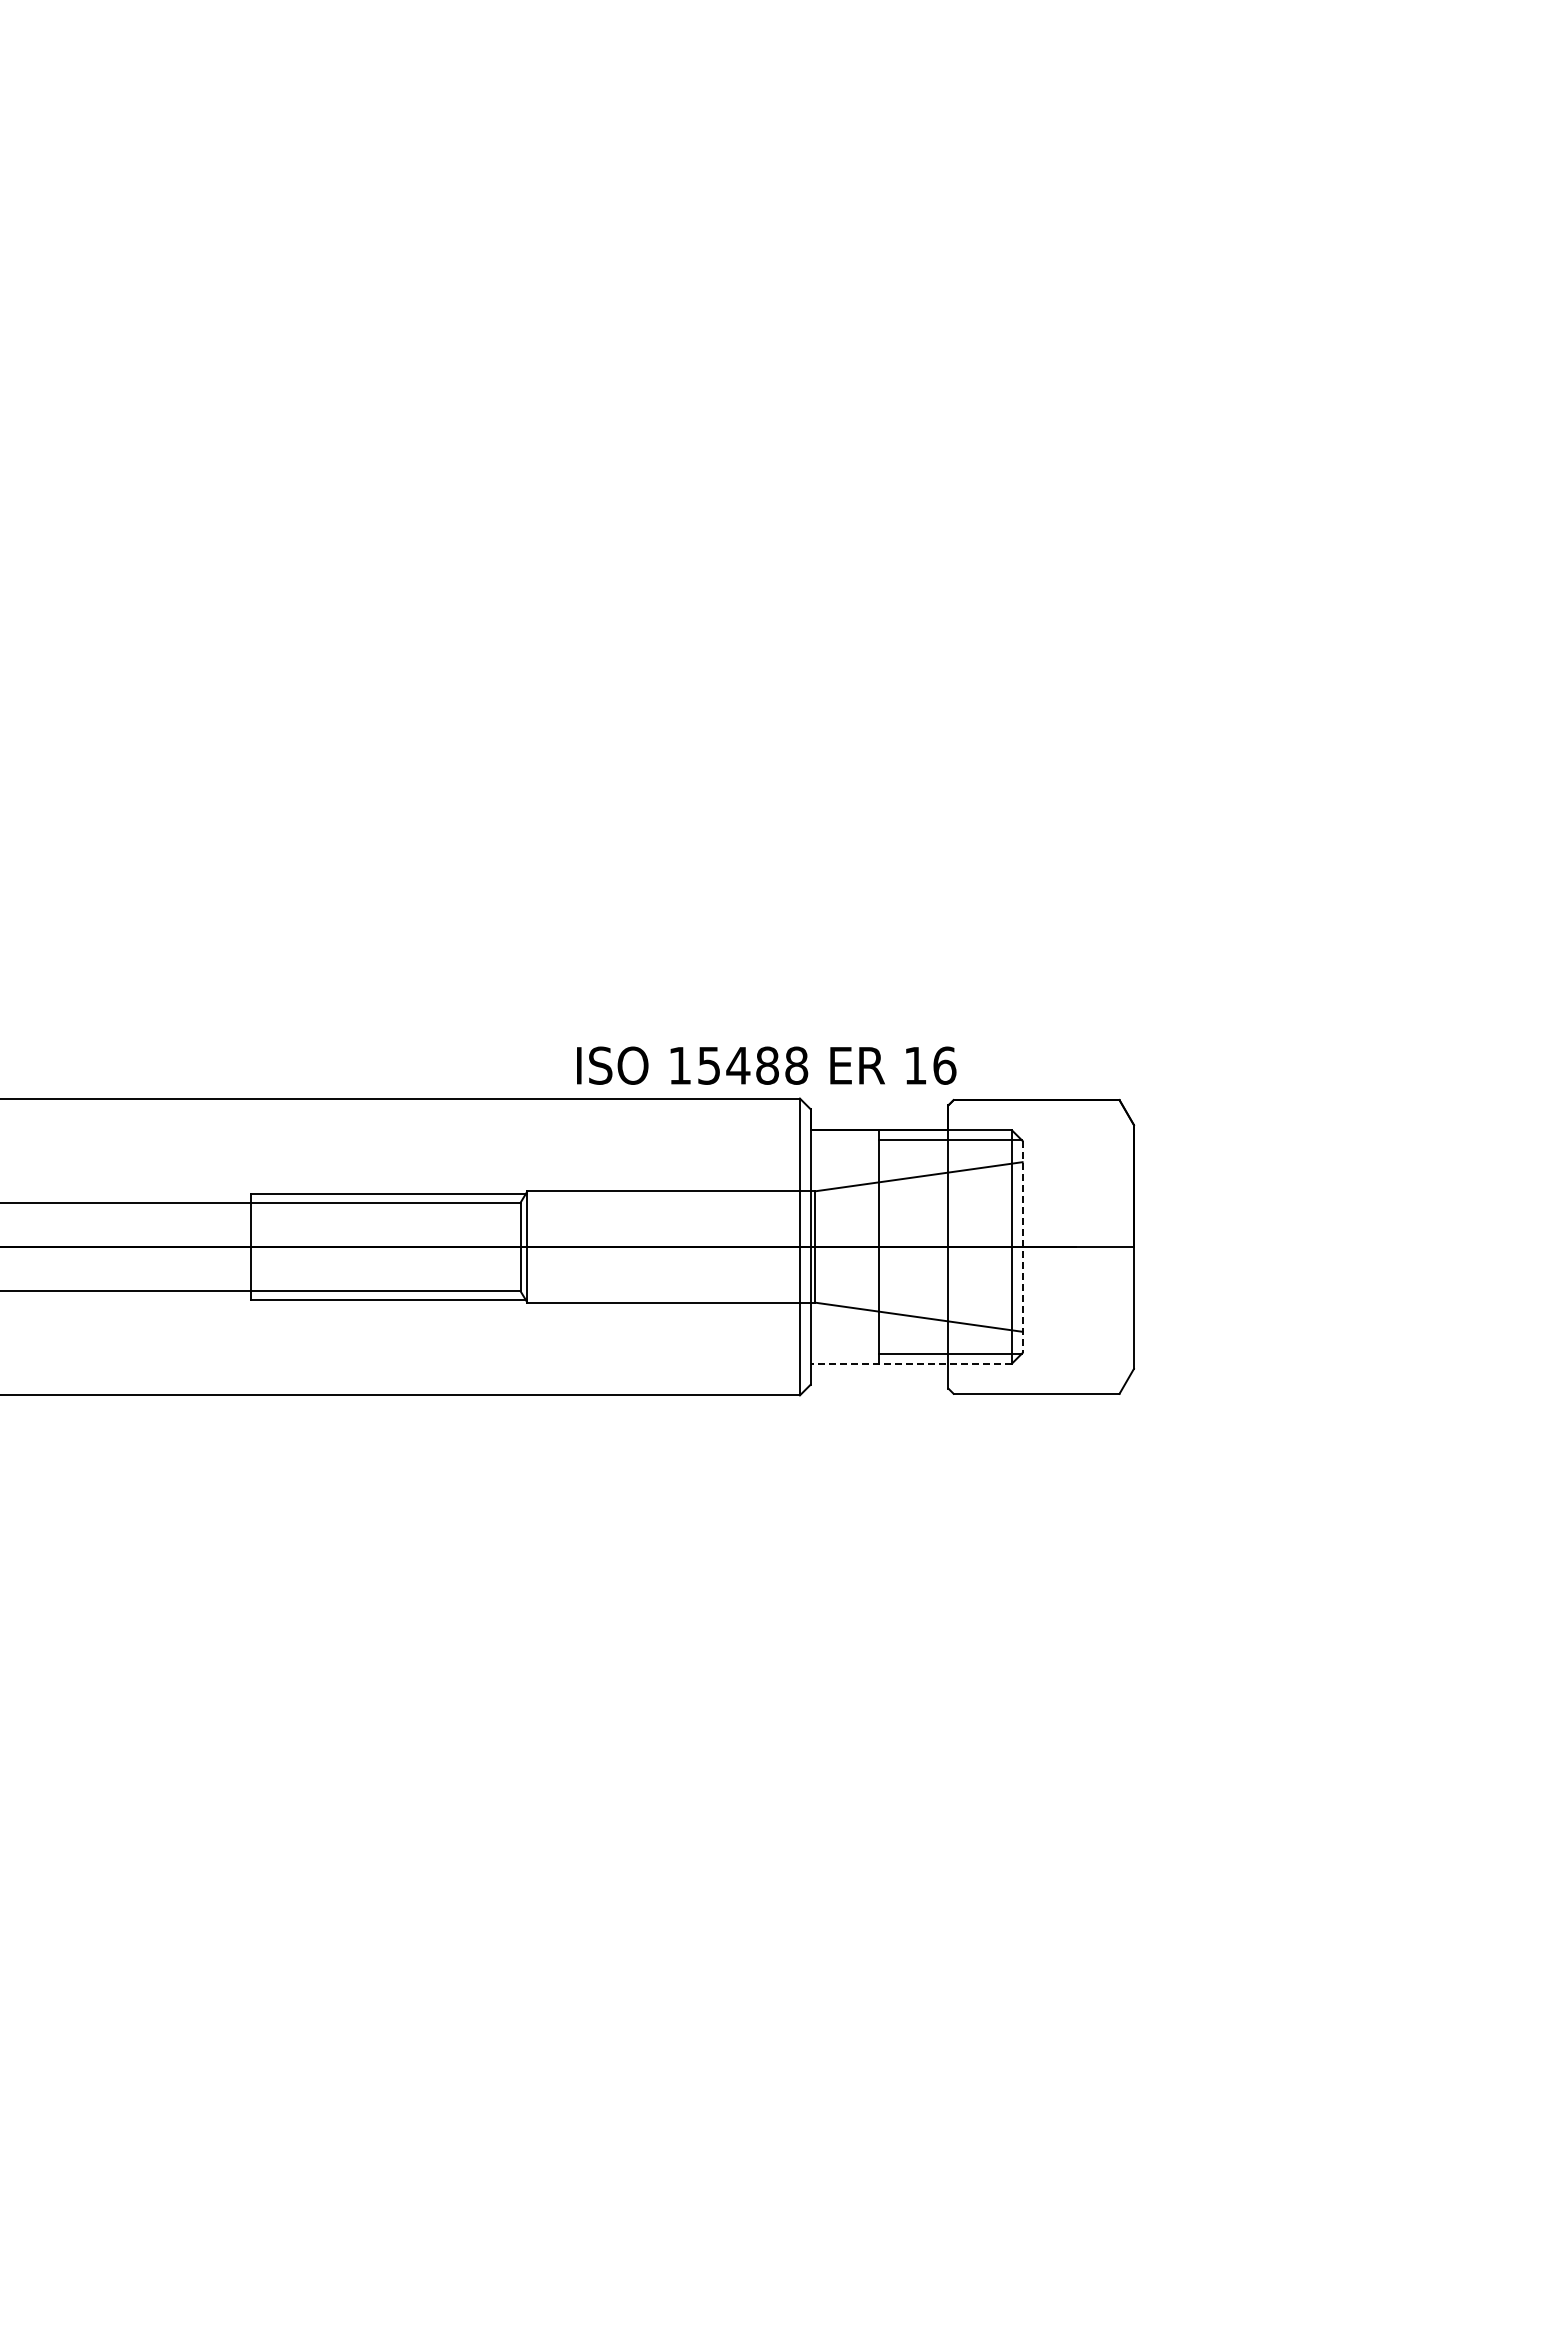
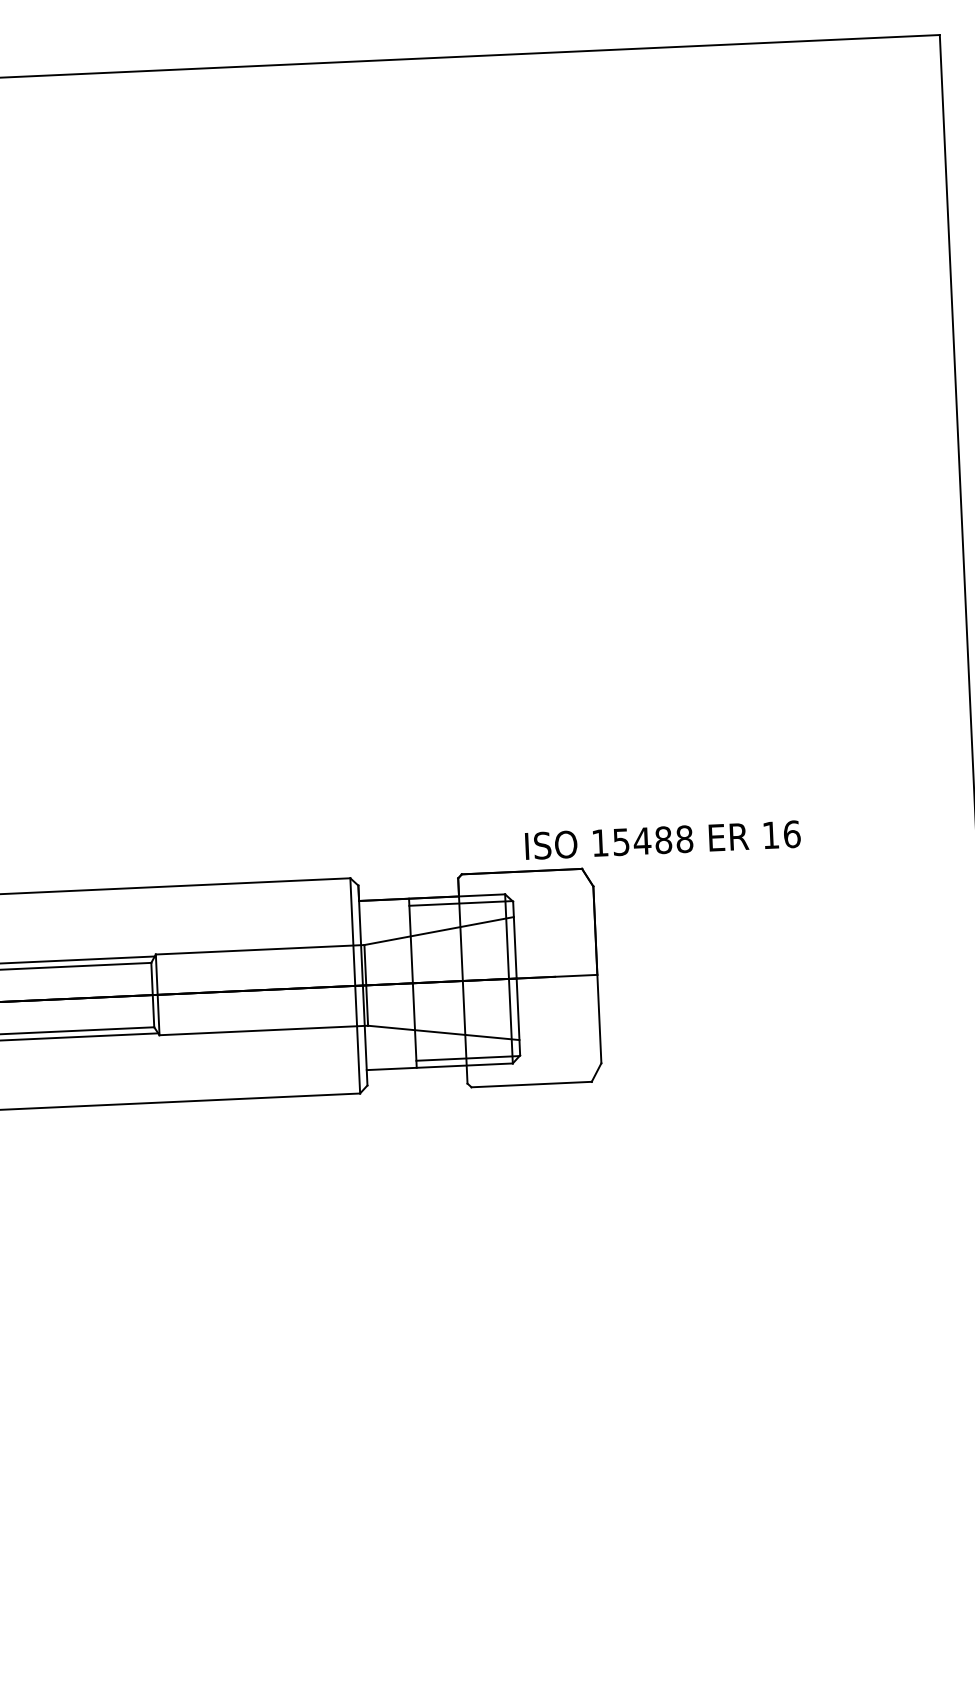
text: (766, 1065) -> (662, 840), moved
line: (1022, 1247) -> (516, 978), dashed -> solid
line: (911, 1363) -> (439, 1066), dashed -> solid

